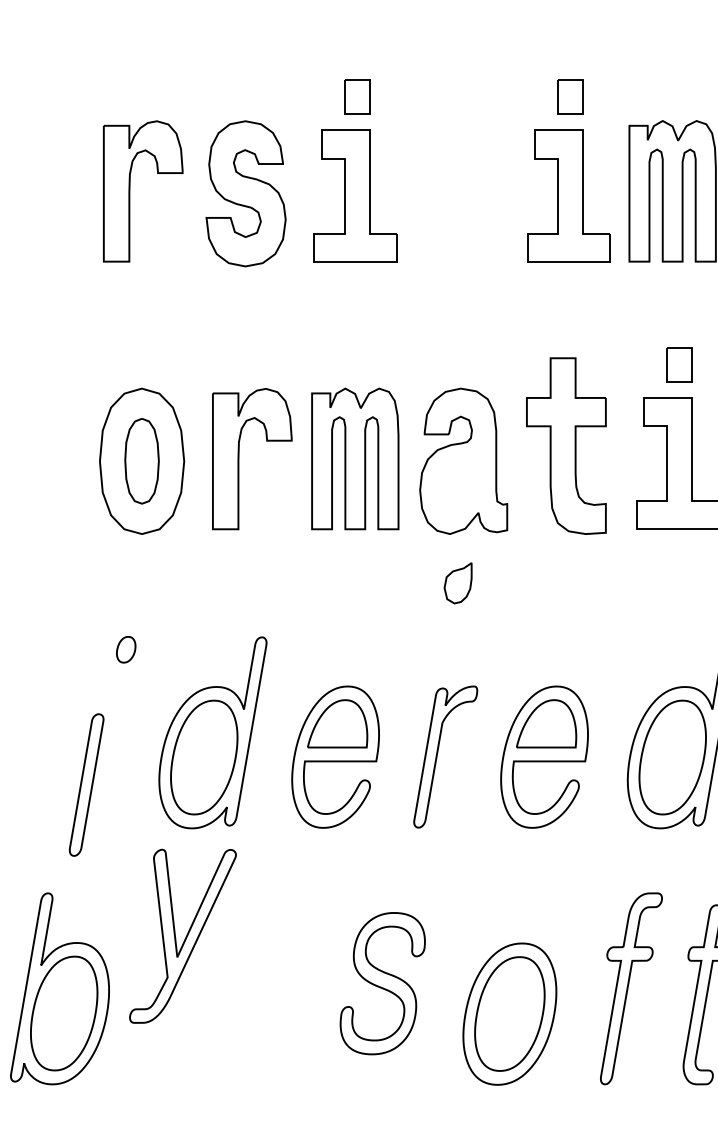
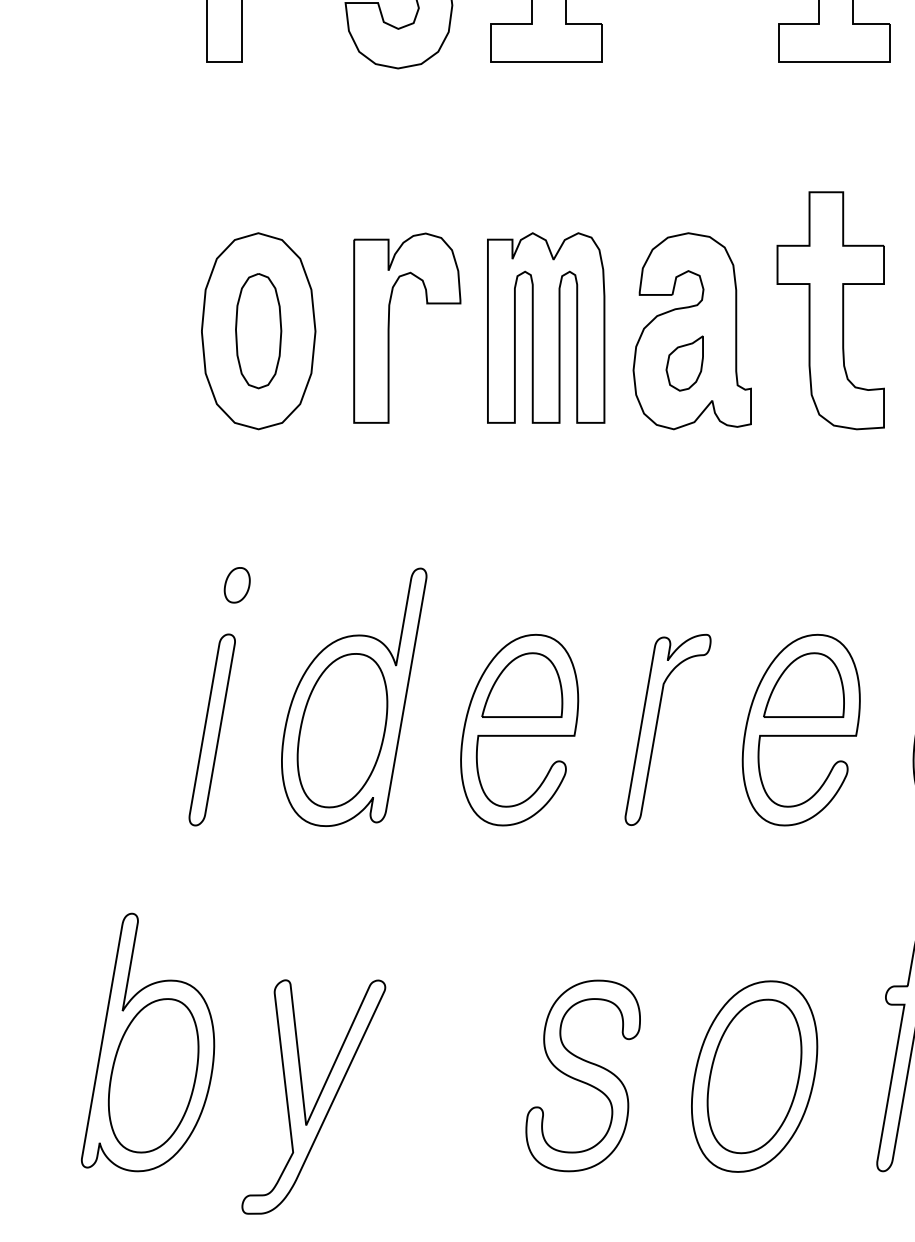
part: (457, 583) -> (683, 363), moved
part: (86, 784) -> (212, 729), moved
part: (182, 935) -> (313, 1095), moved
part: (382, 983) -> (582, 1075), moved

